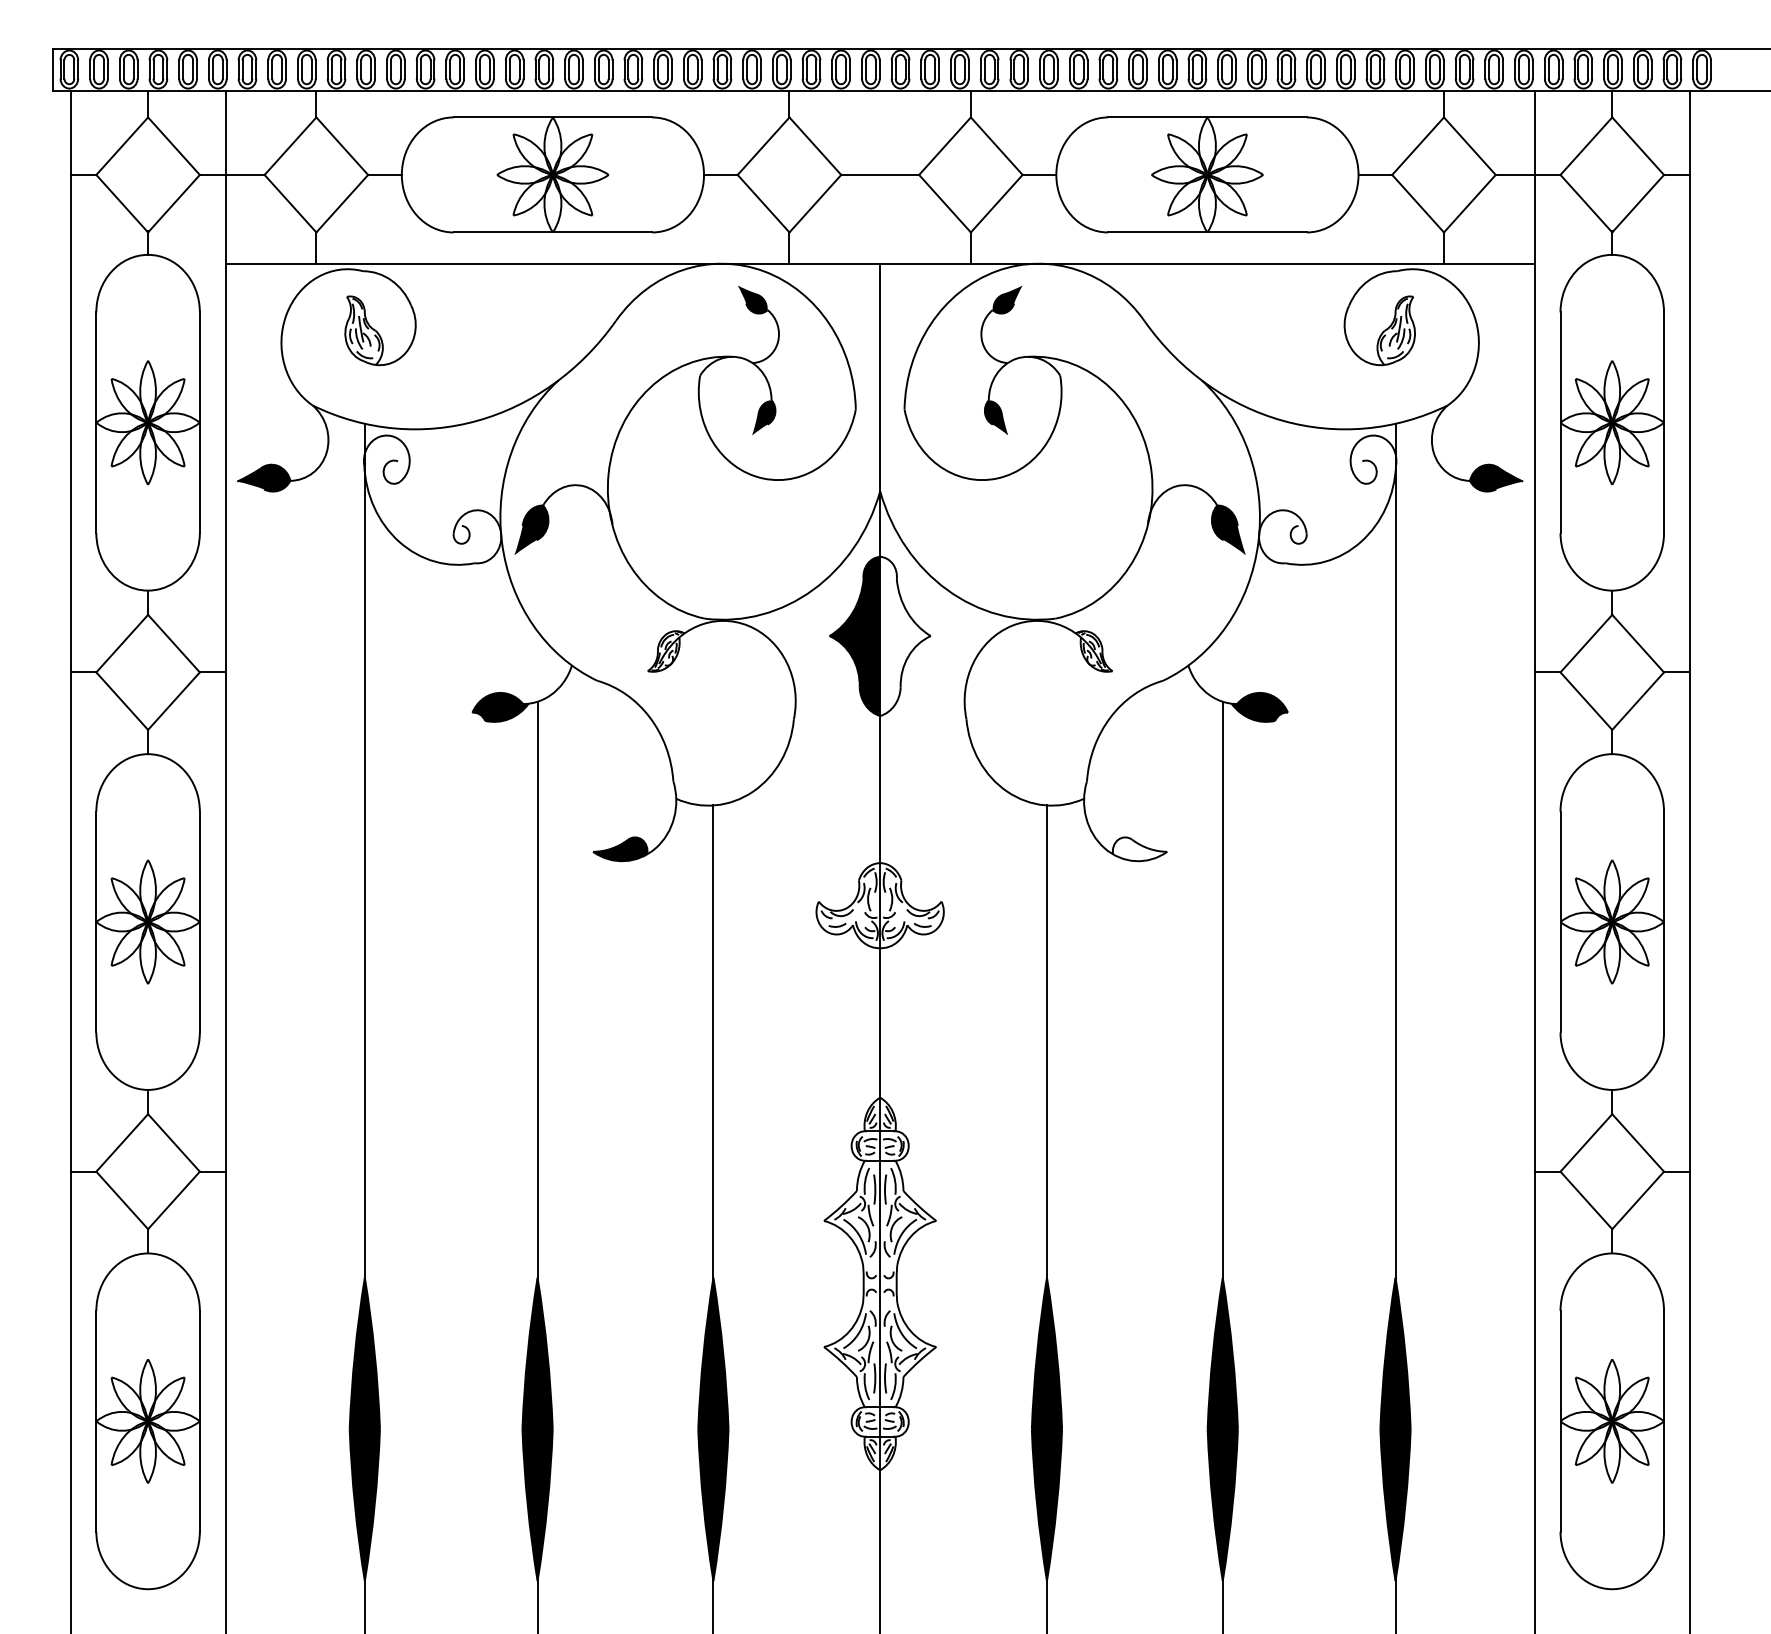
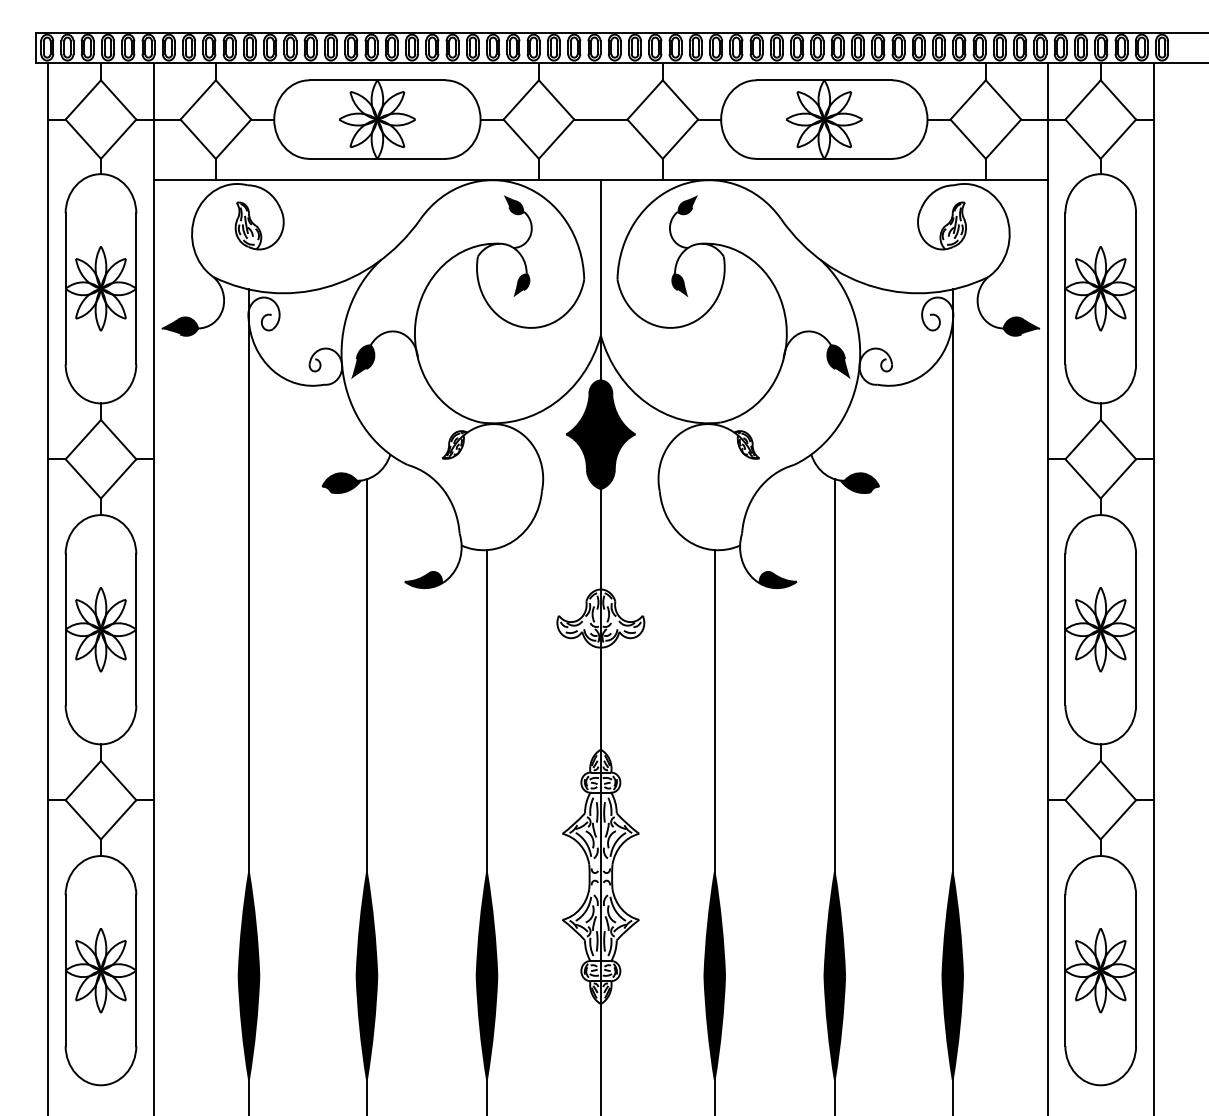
fill: (904, 636) -> (617, 434), added
fill: (1138, 848) -> (777, 579), added

